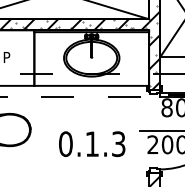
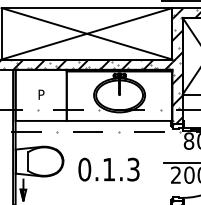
text: (91, 144) -> (108, 169), moved

